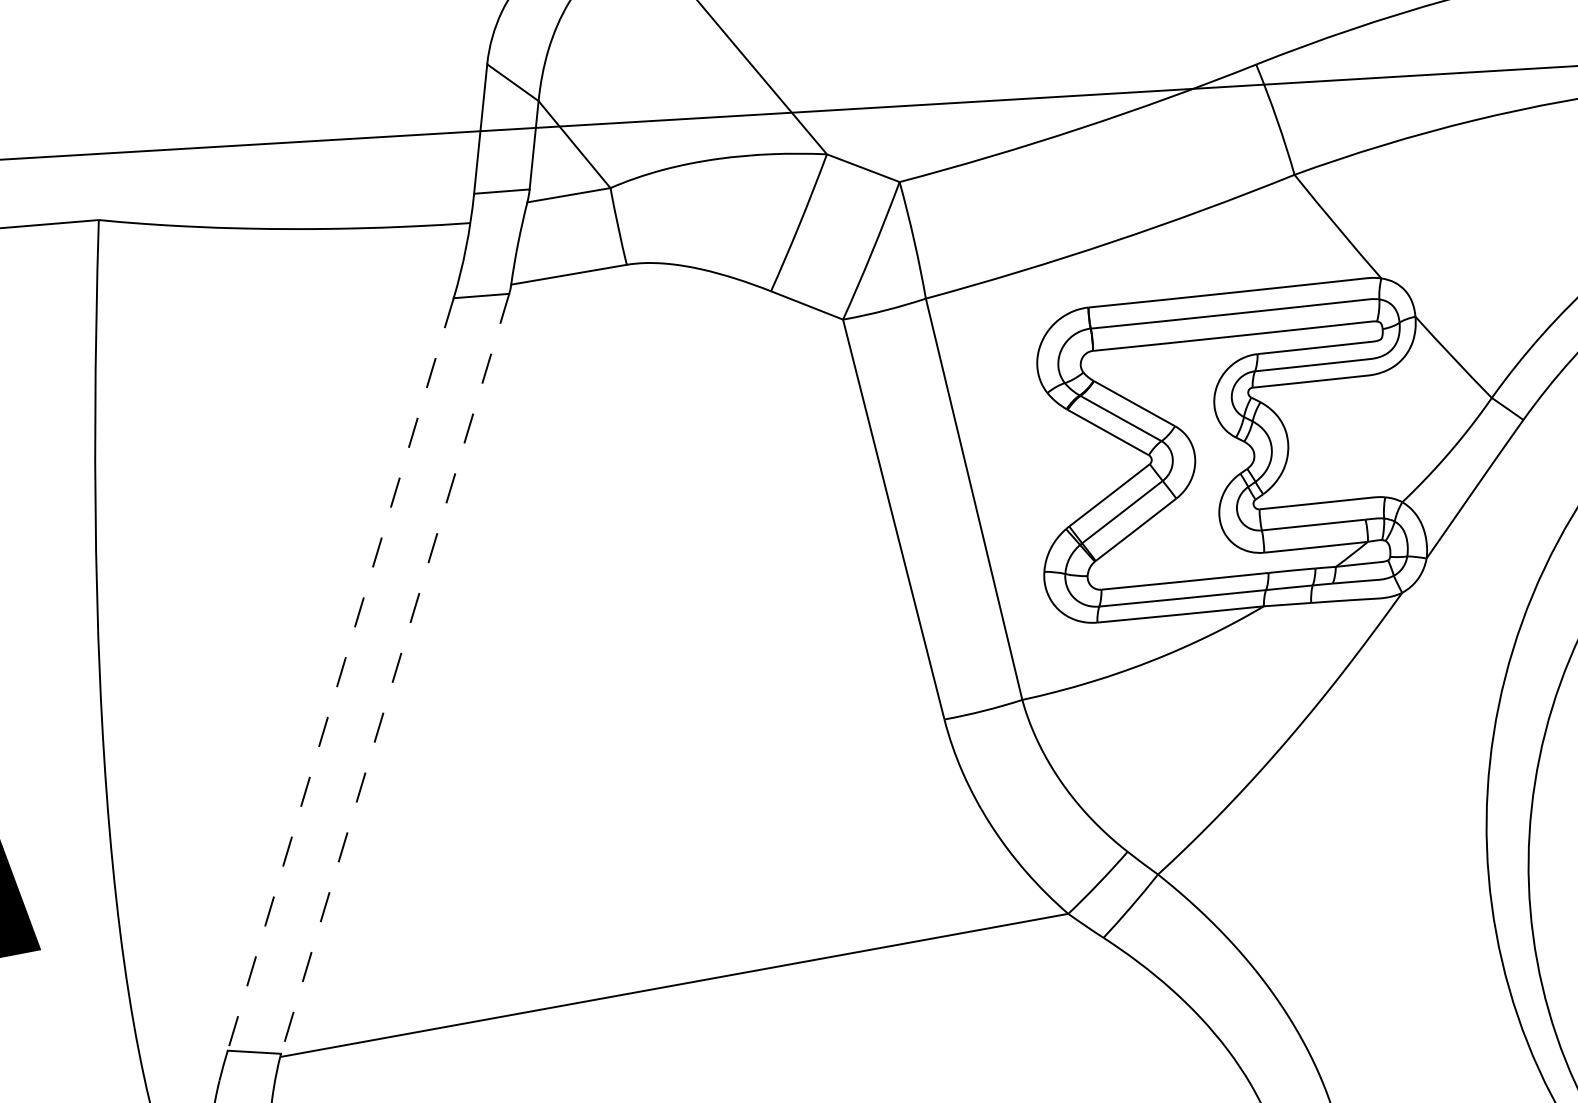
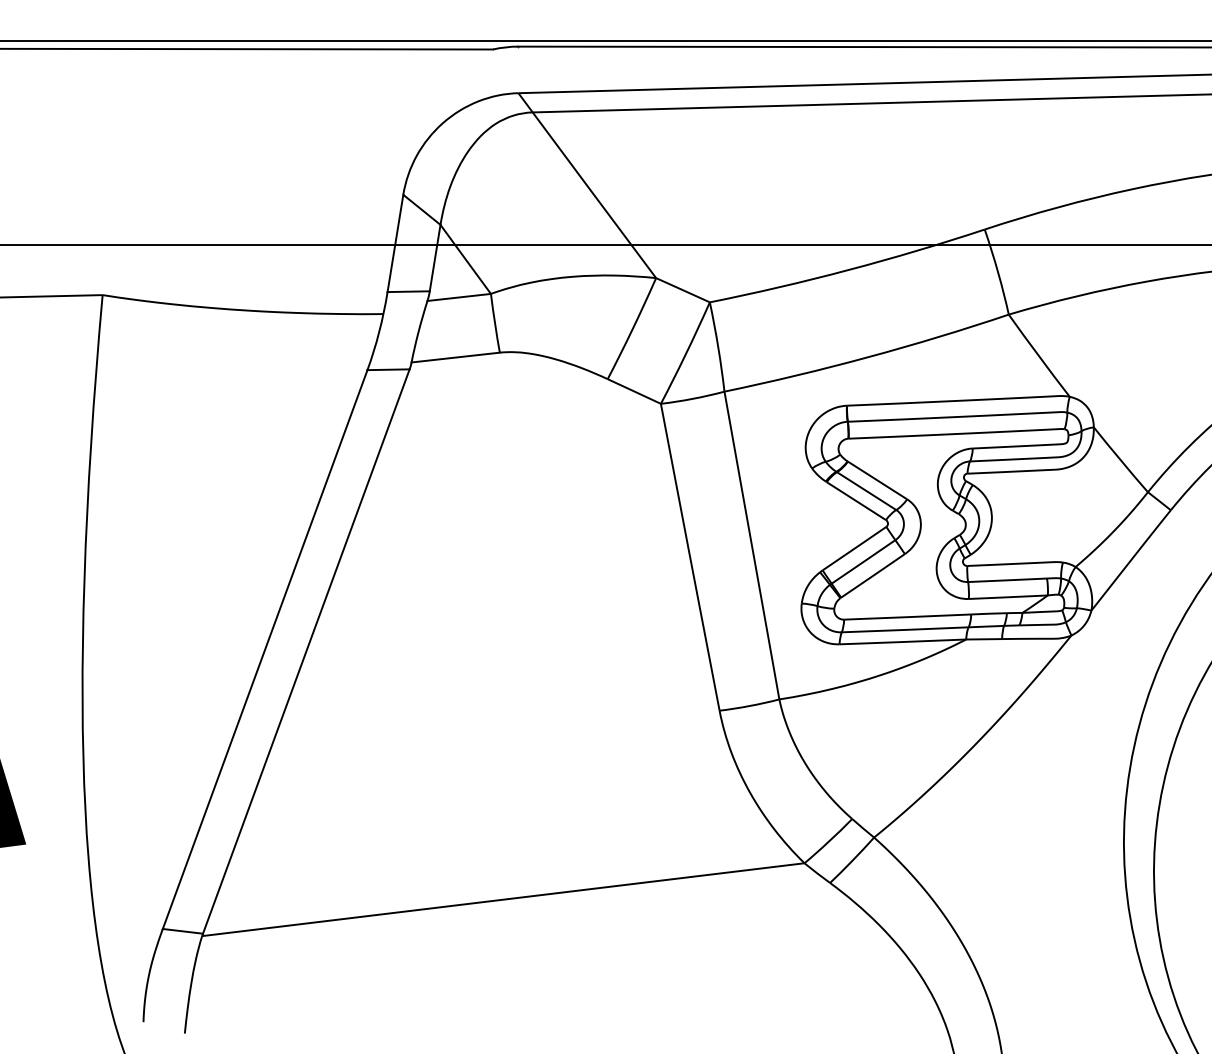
line: (395, 673) -> (306, 651), dashed -> solid
line: (341, 674) -> (265, 649), dashed -> solid

